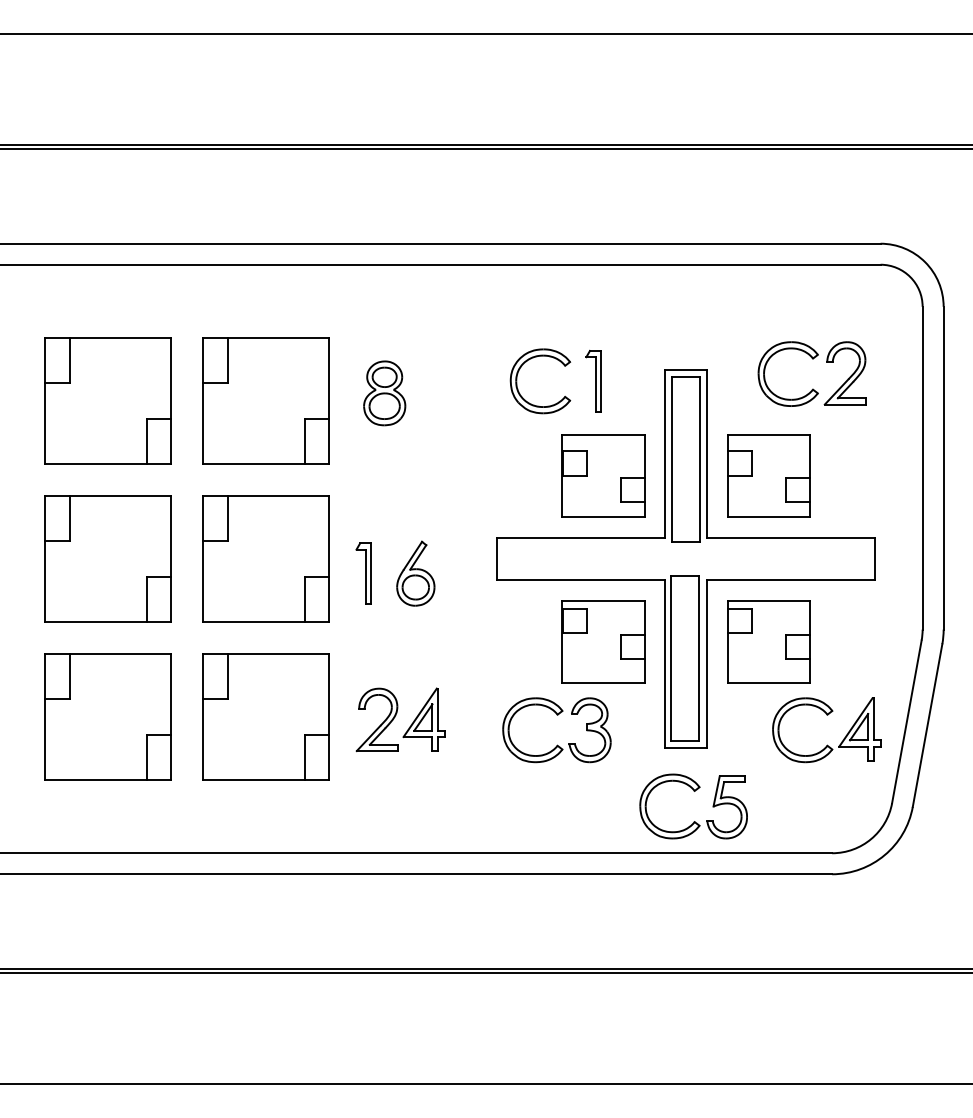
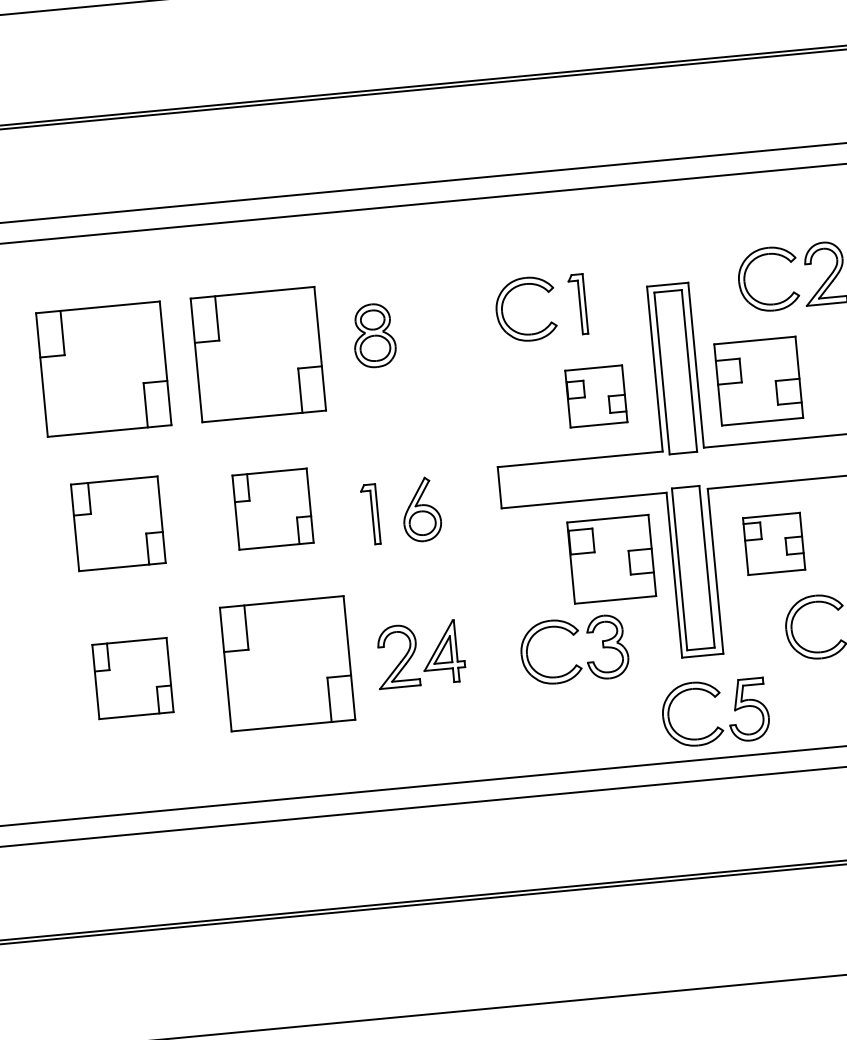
part: (603, 475) -> (596, 395), size x0.7
part: (107, 558) -> (117, 523), size x0.7
part: (265, 558) -> (272, 508), size x0.6
part: (768, 641) -> (773, 543), size x0.7
part: (107, 716) -> (132, 678), size x0.6

